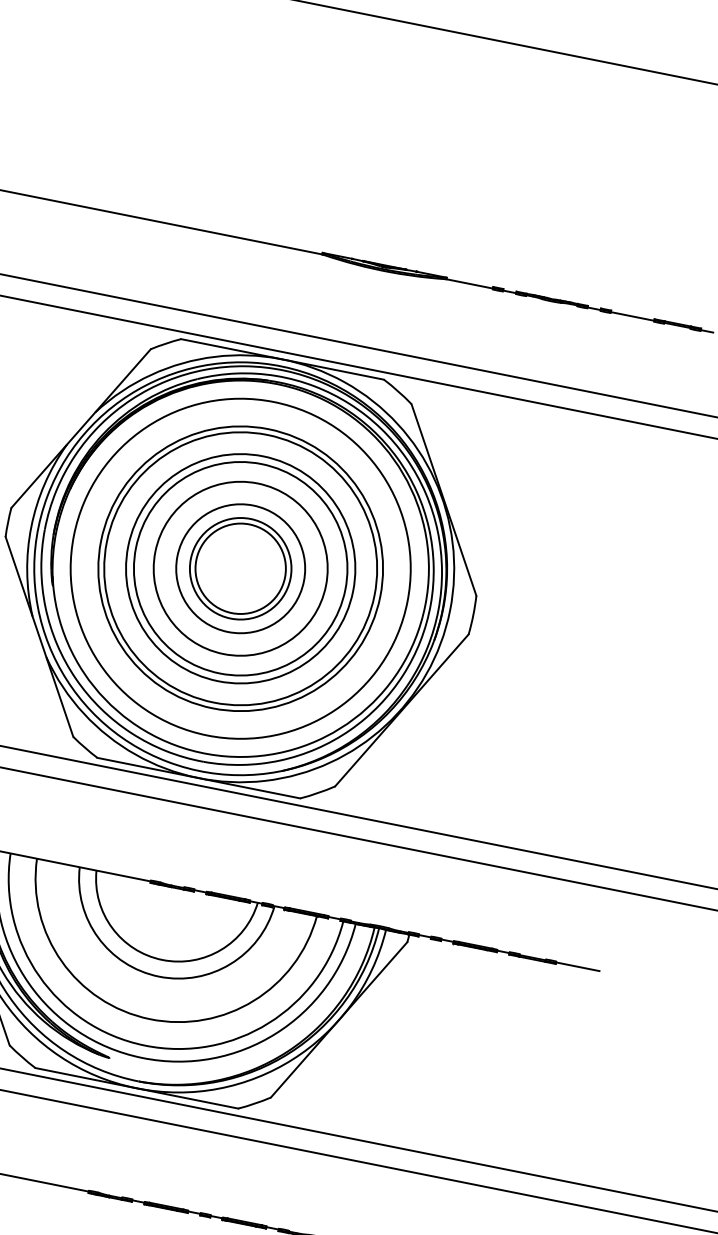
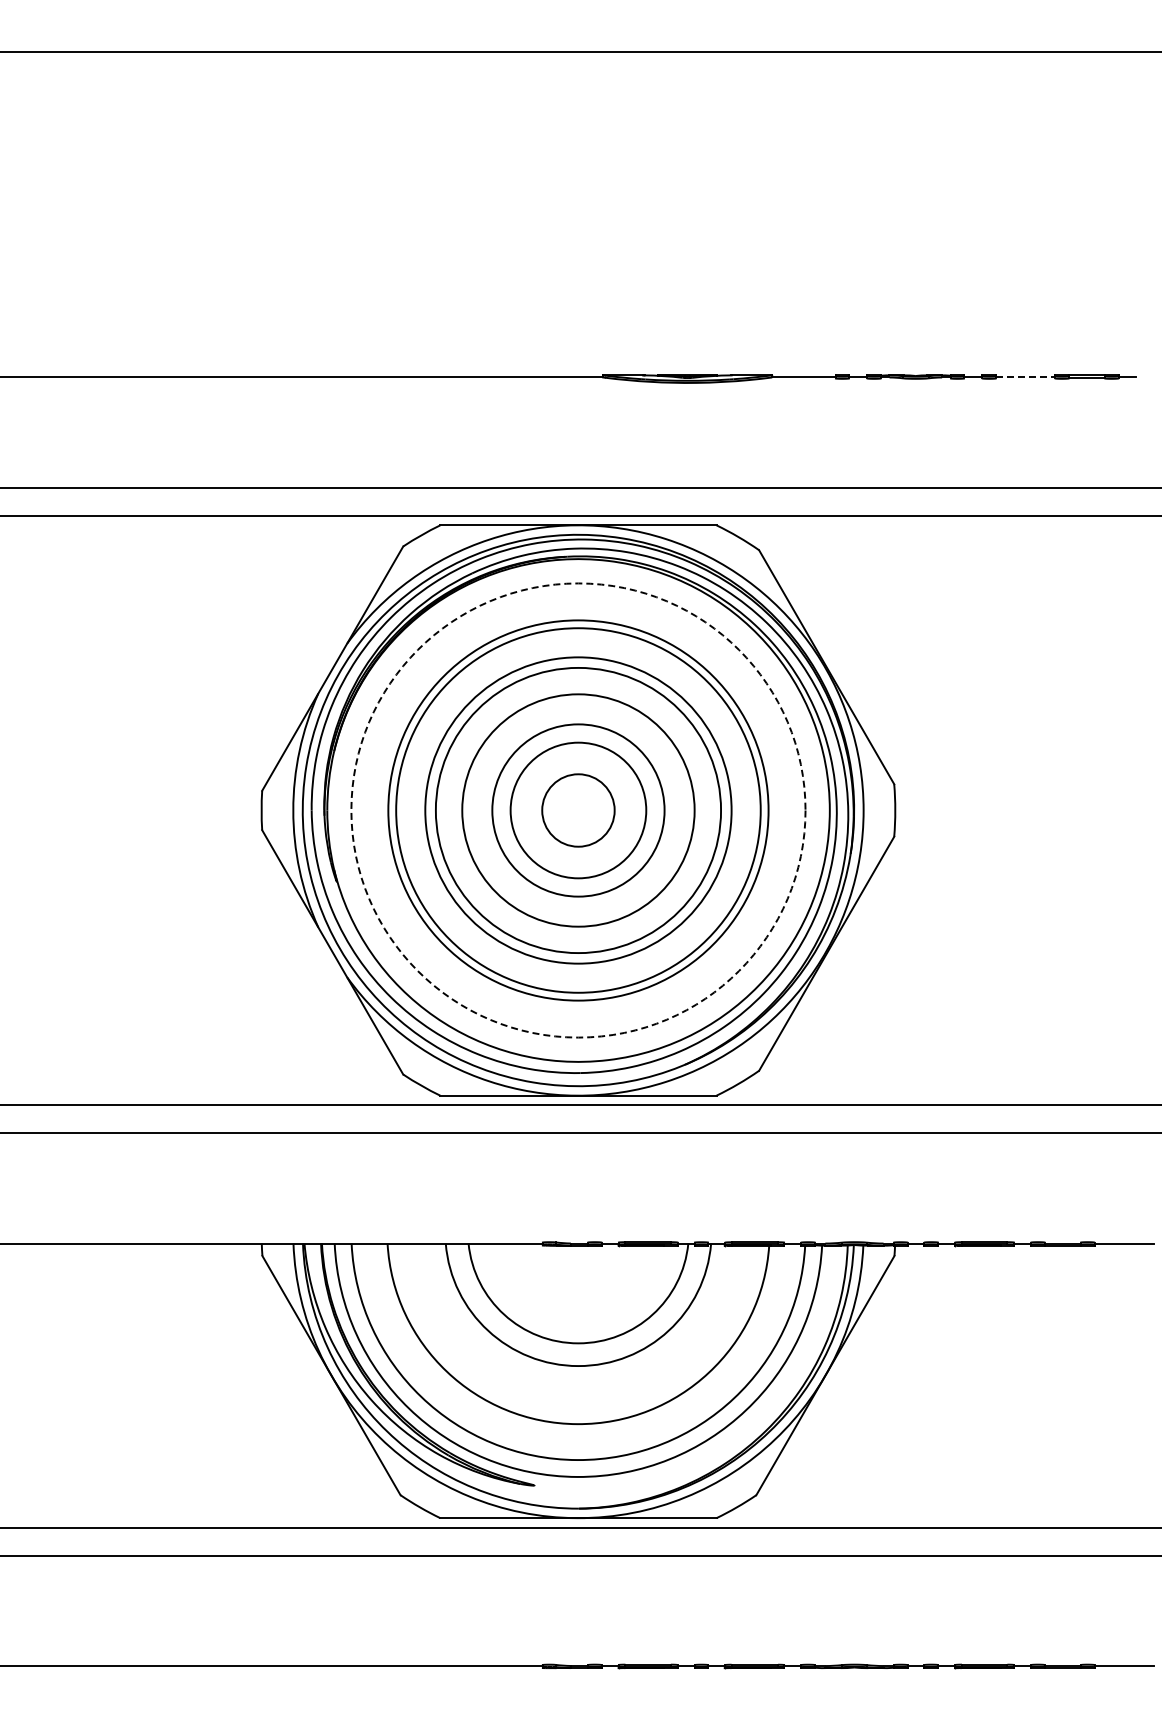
line: (632, 316) -> (1025, 377), solid -> dashed
circle: (240, 568) -> (578, 810), size x0.6
circle: (240, 568) -> (578, 810), solid -> dashed

